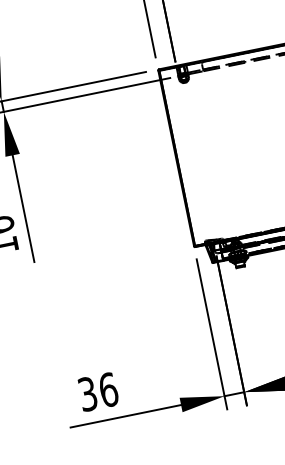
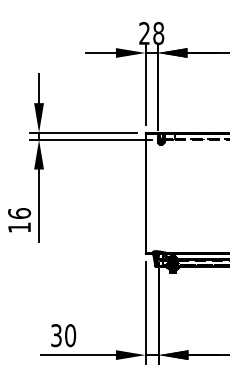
text: (108, 389) -> (70, 335), 36 -> 30

